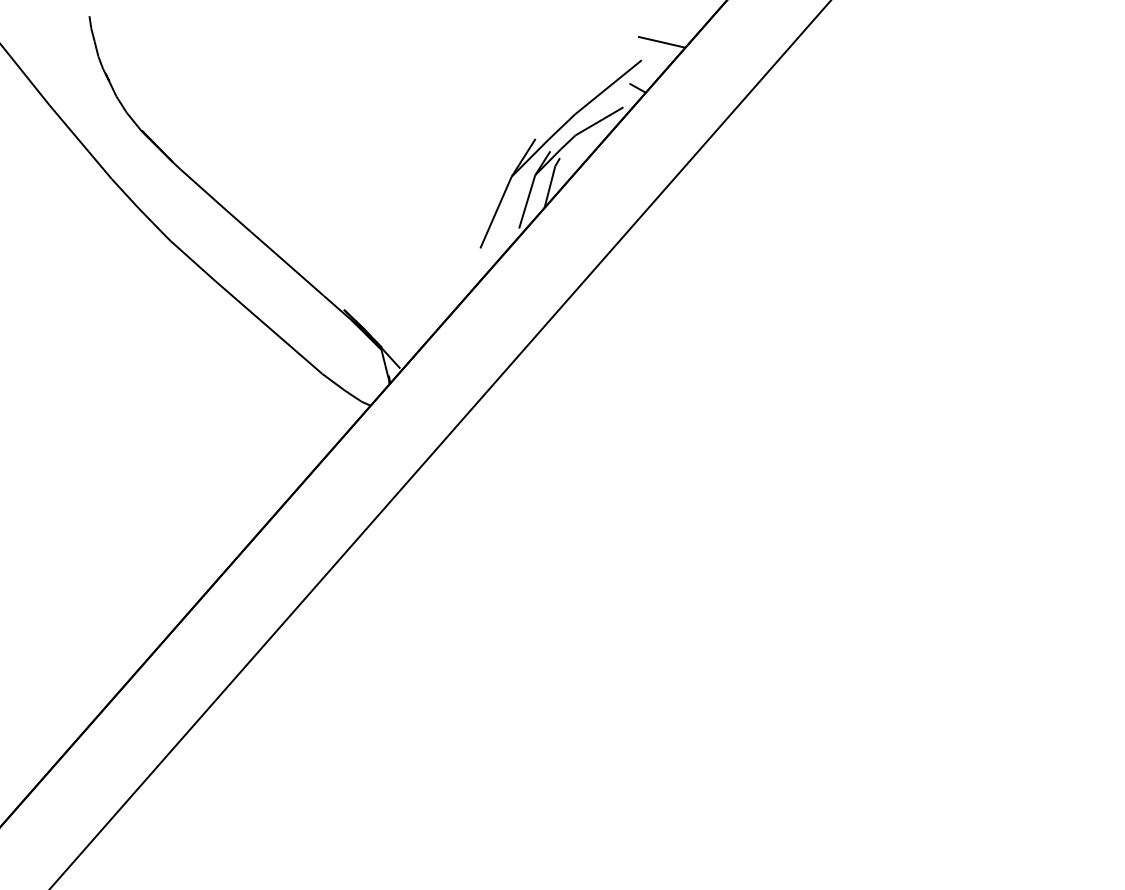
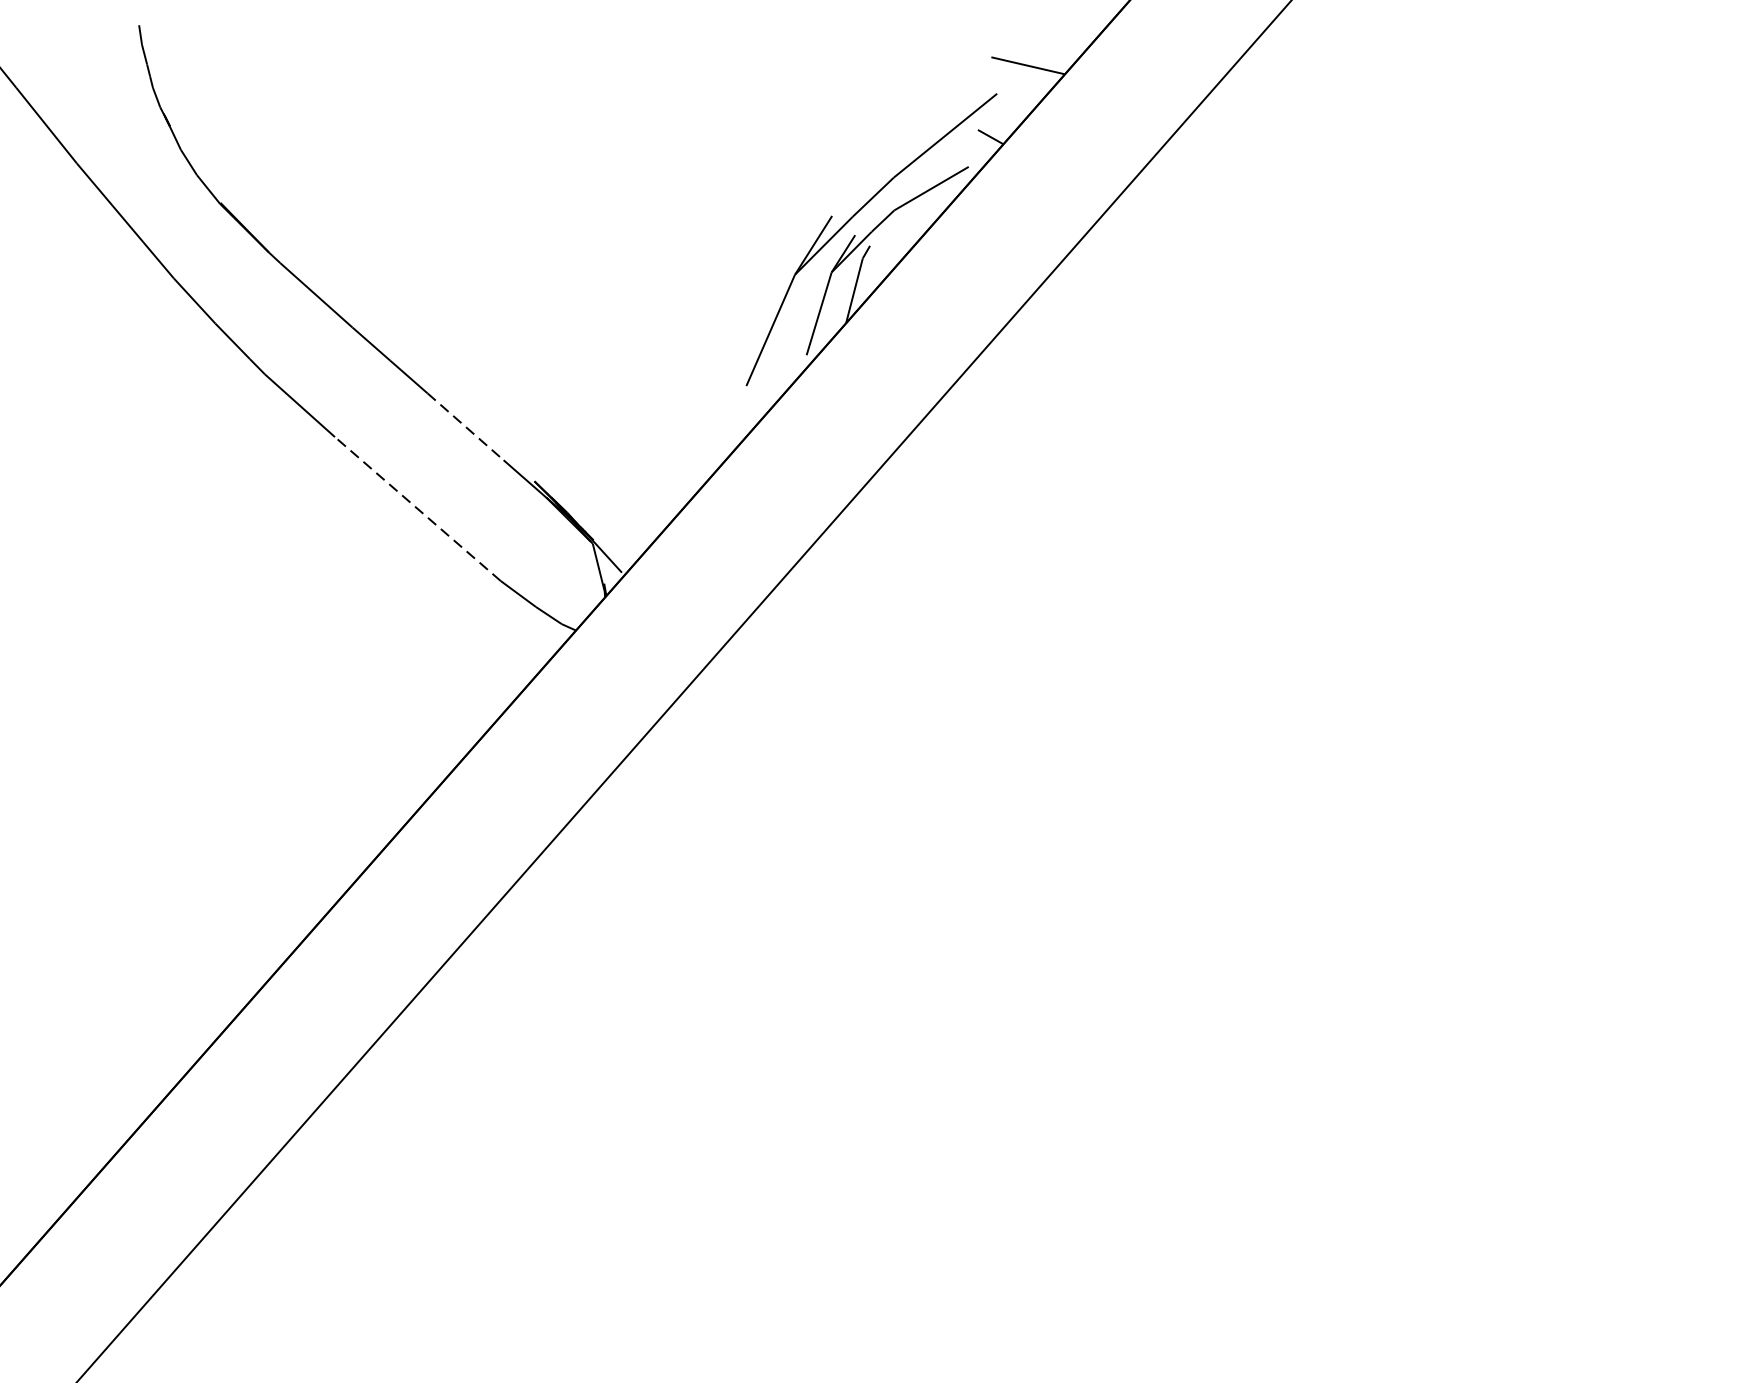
line: (299, 274) -> (465, 426), solid -> dashed
line: (268, 327) -> (417, 508), solid -> dashed

